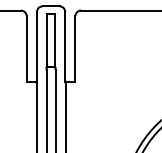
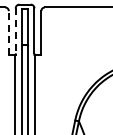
line: (36, 46) -> (15, 31), solid -> dashed
line: (26, 48) -> (8, 32), solid -> dashed

